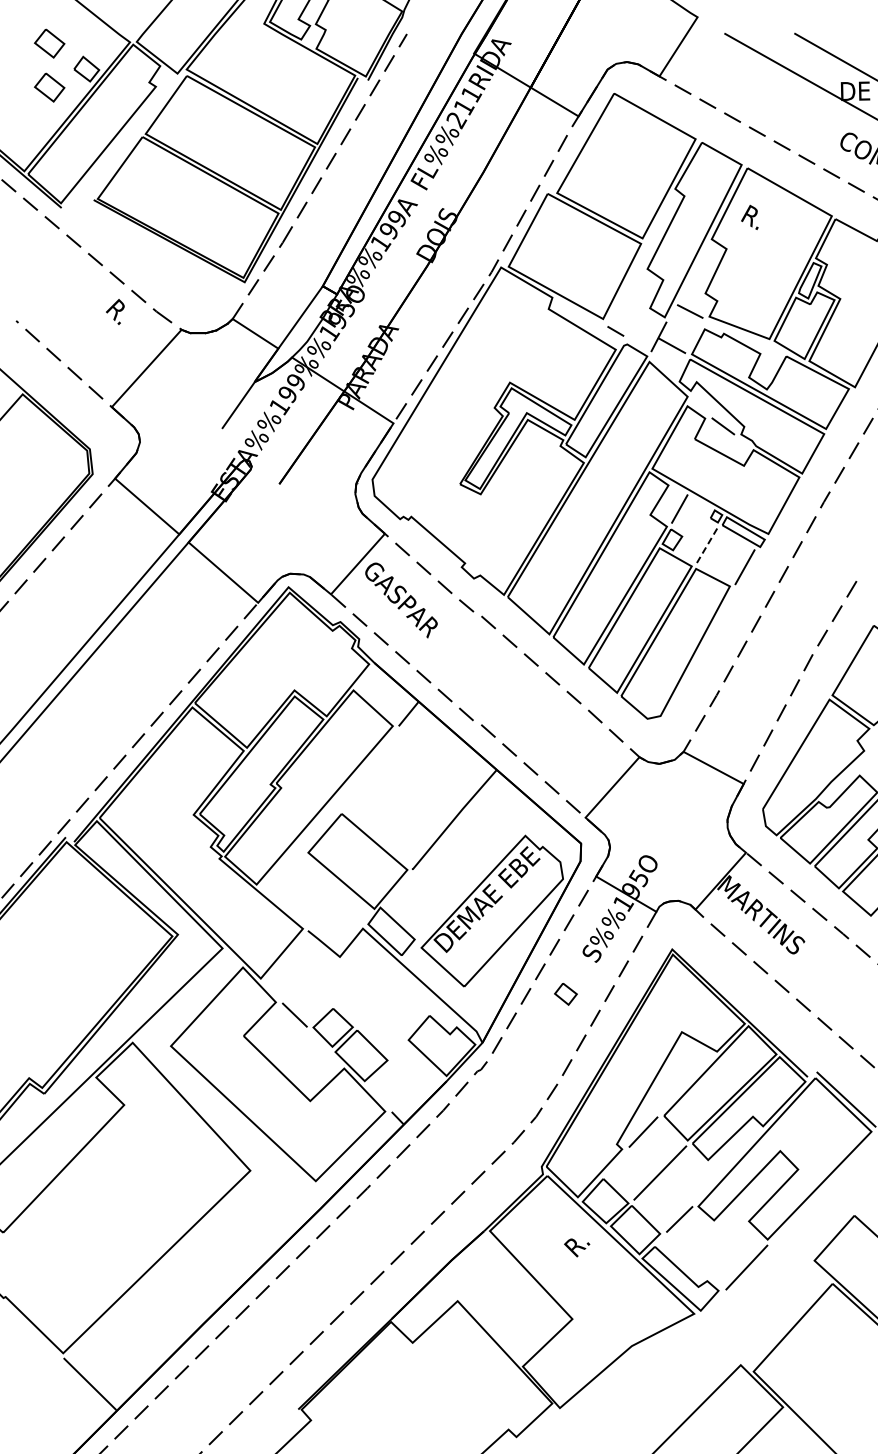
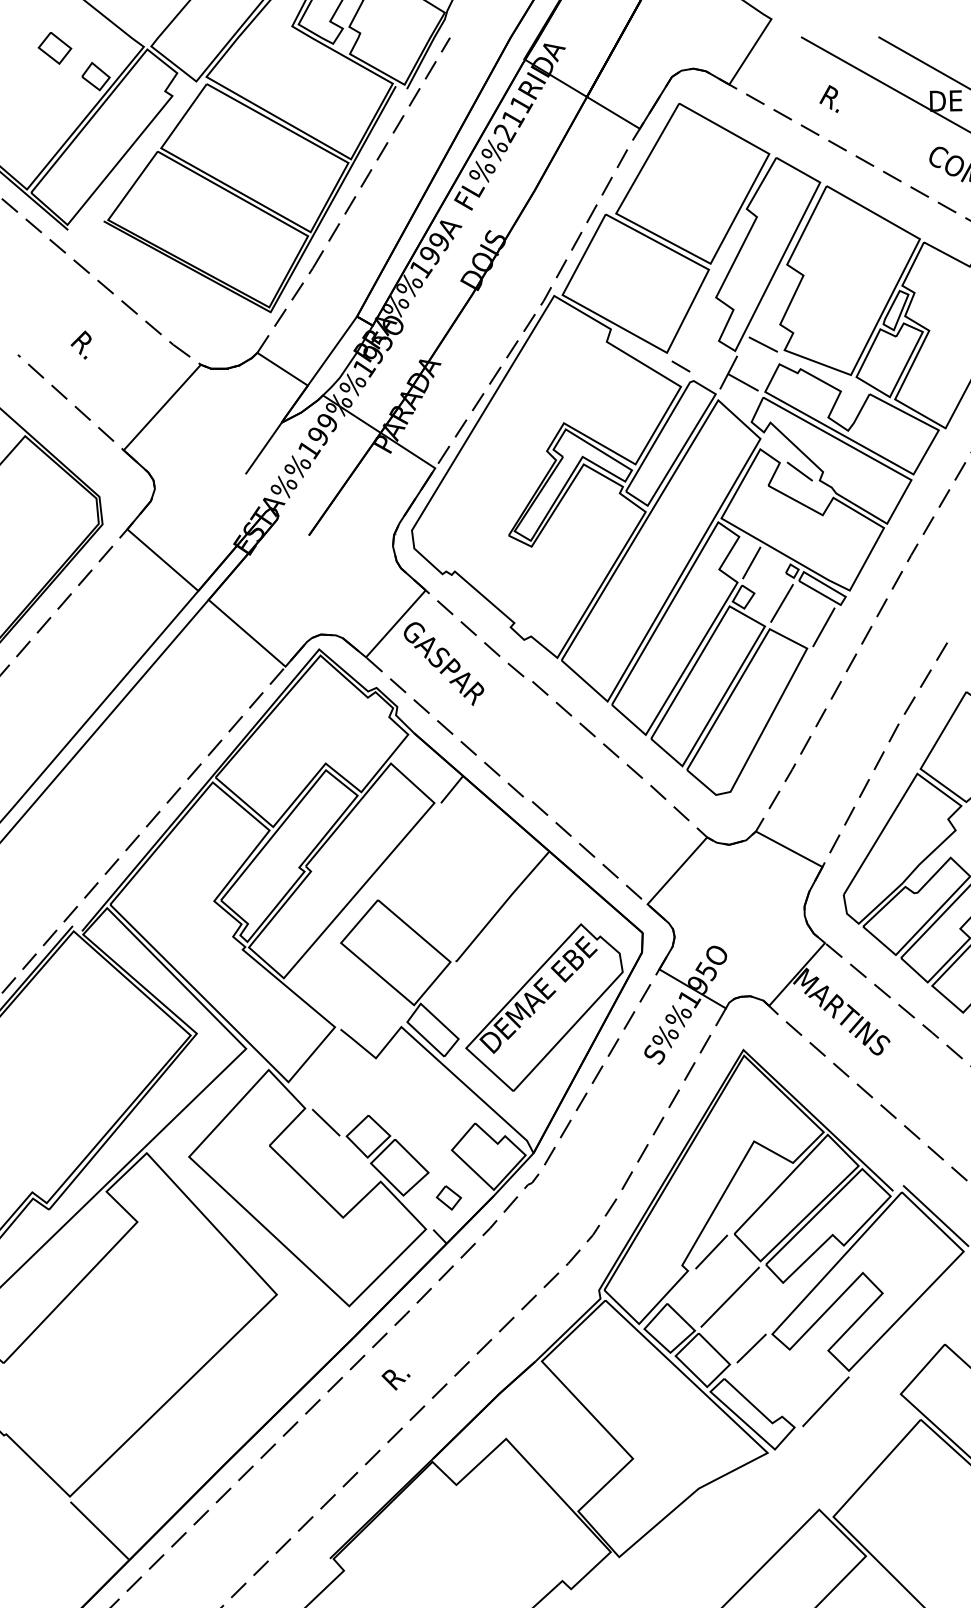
part: (49, 87) -> (54, 96), removed
text: (749, 216) -> (828, 97), moved
text: (115, 311) -> (81, 344), moved
line: (707, 545) -> (782, 603), dashed -> solid
part: (565, 994) -> (448, 1198), moved
text: (577, 1247) -> (396, 1379), moved

